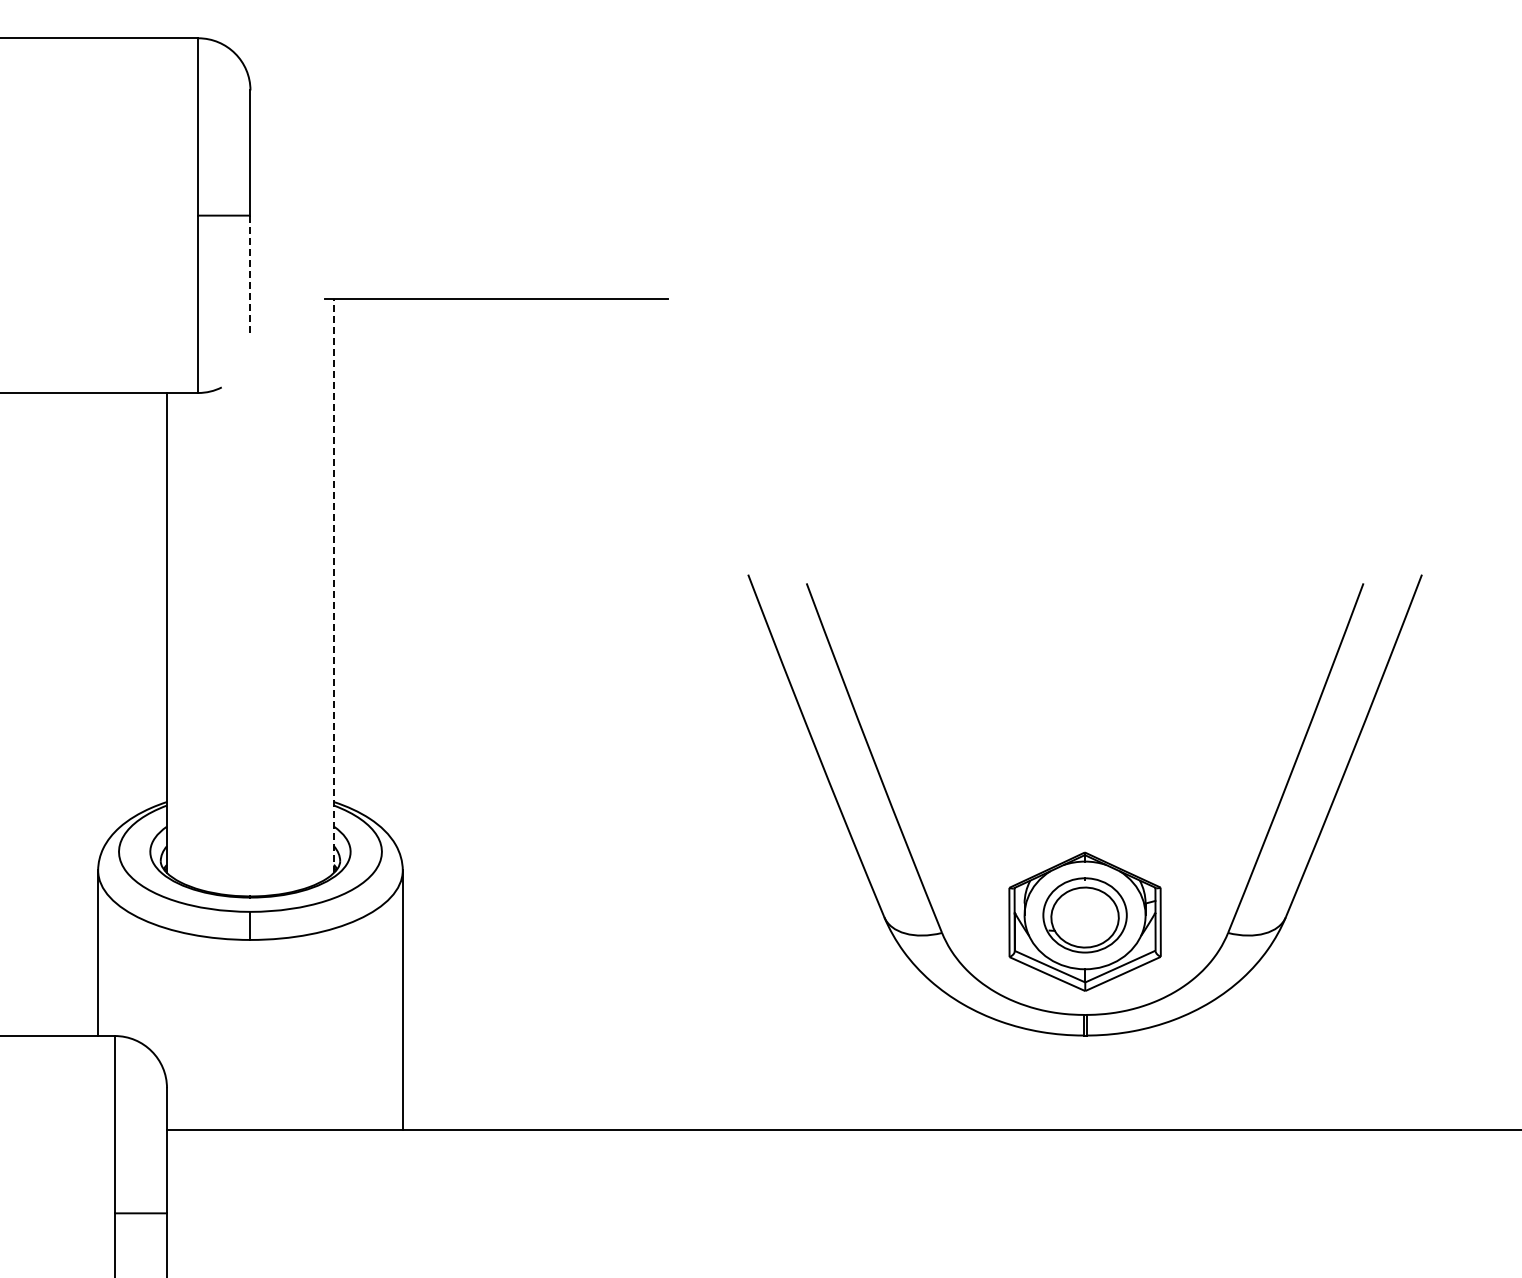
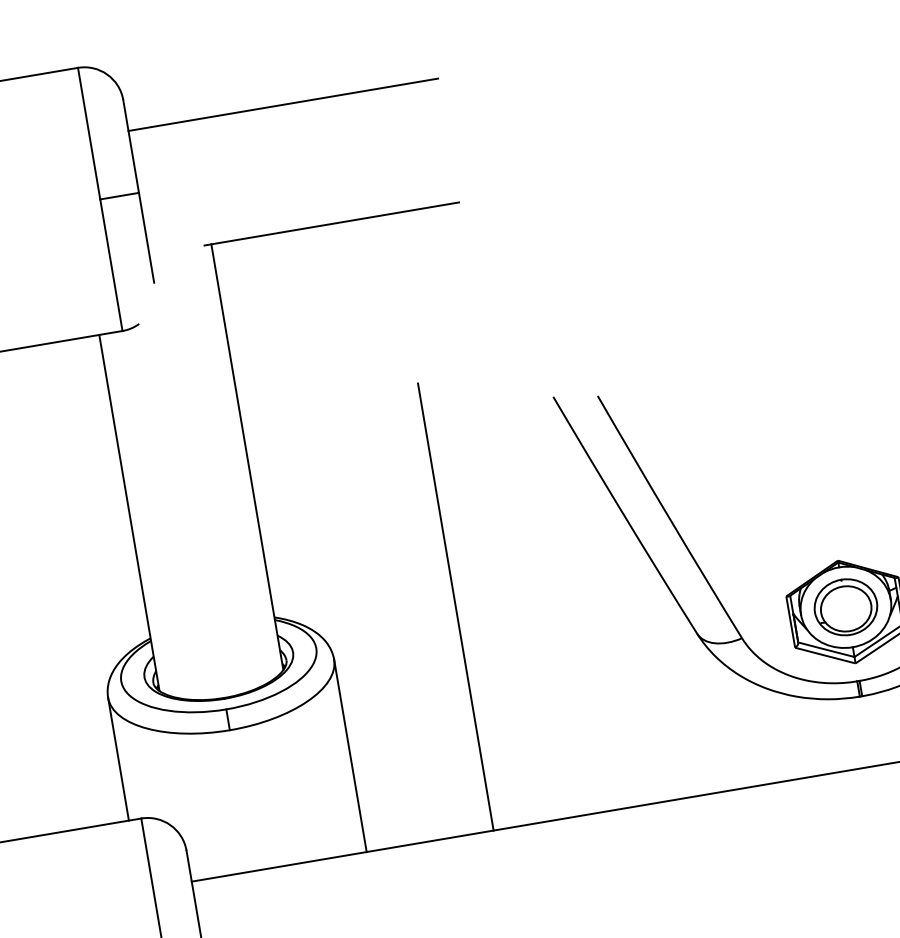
line: (458, 132) -> (282, 105), added
line: (250, 276) -> (146, 238), dashed -> solid
line: (333, 586) -> (247, 457), dashed -> solid
line: (573, 828) -> (455, 607), added

